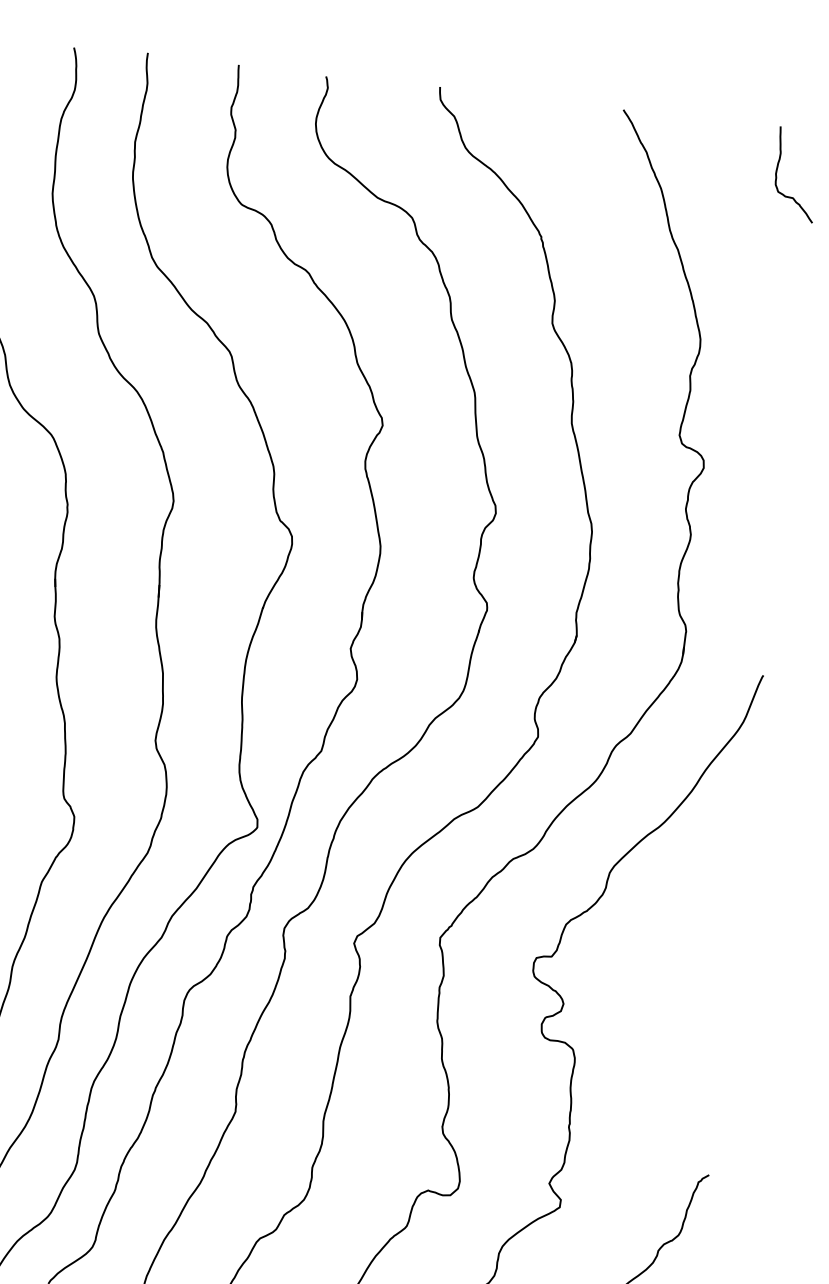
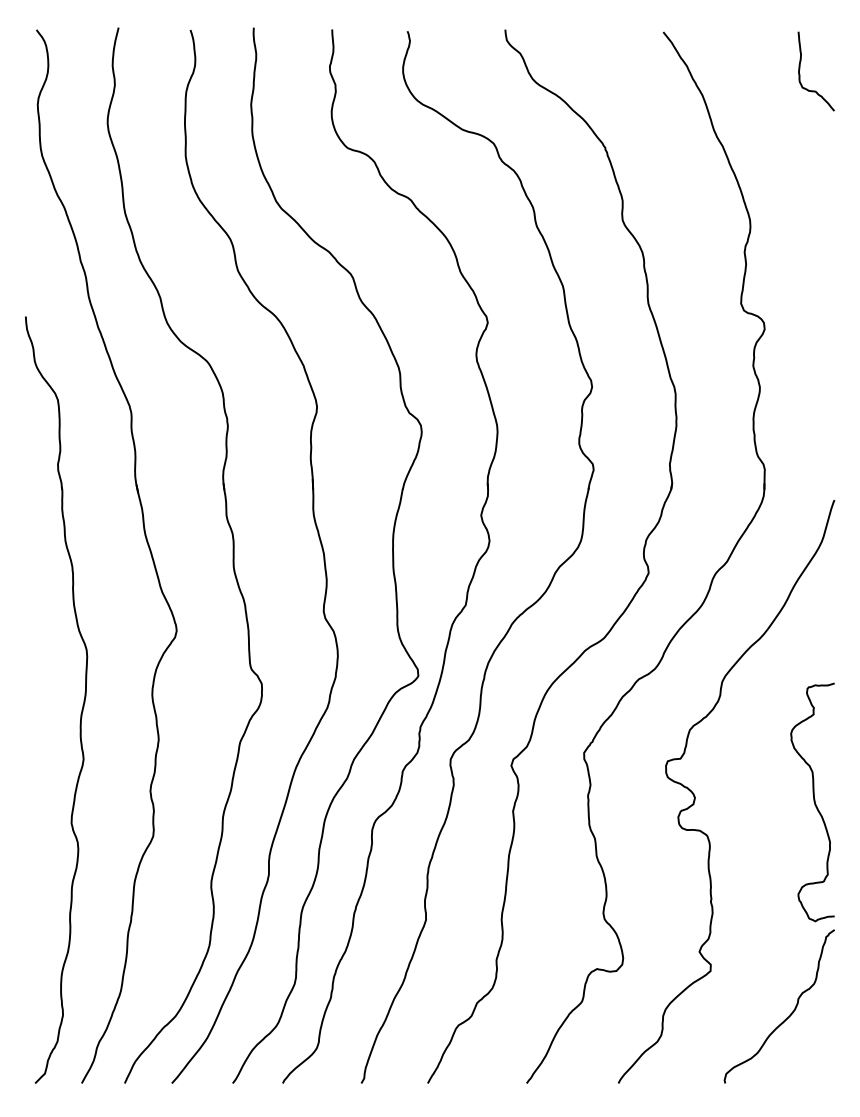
curve: (700, 1023) -> (813, 801), added

